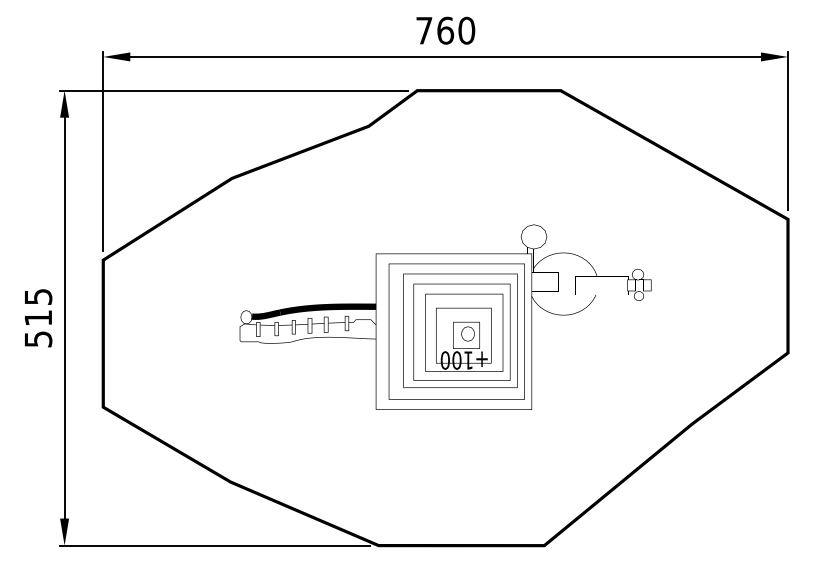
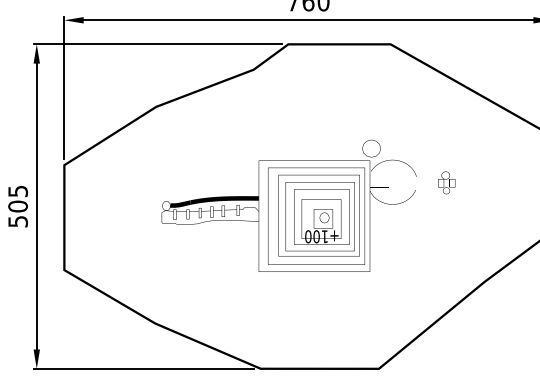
text: (38, 317) -> (18, 206), 515 -> 505

